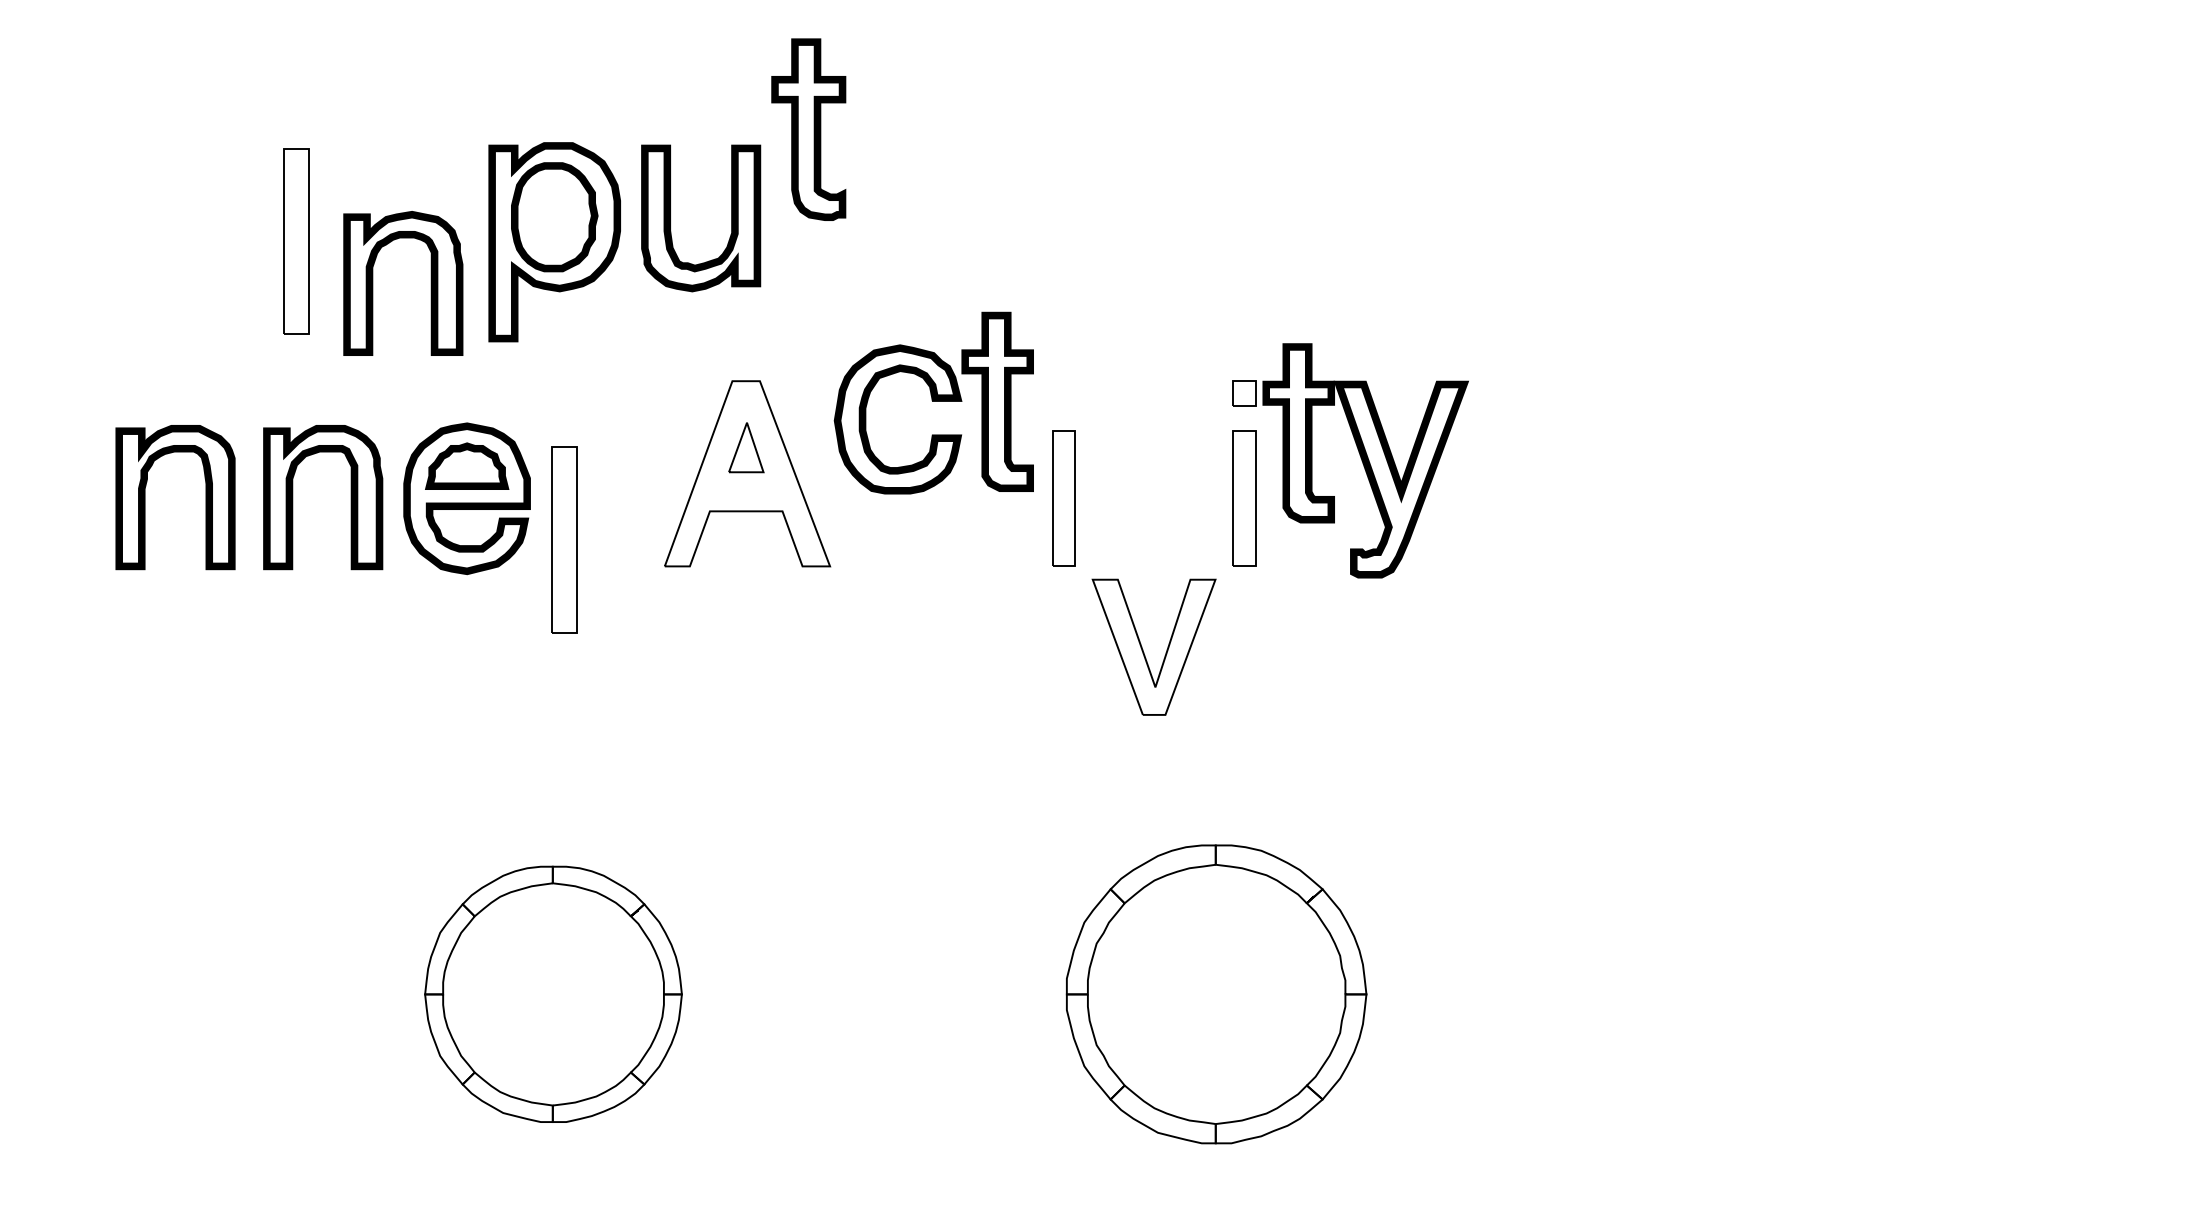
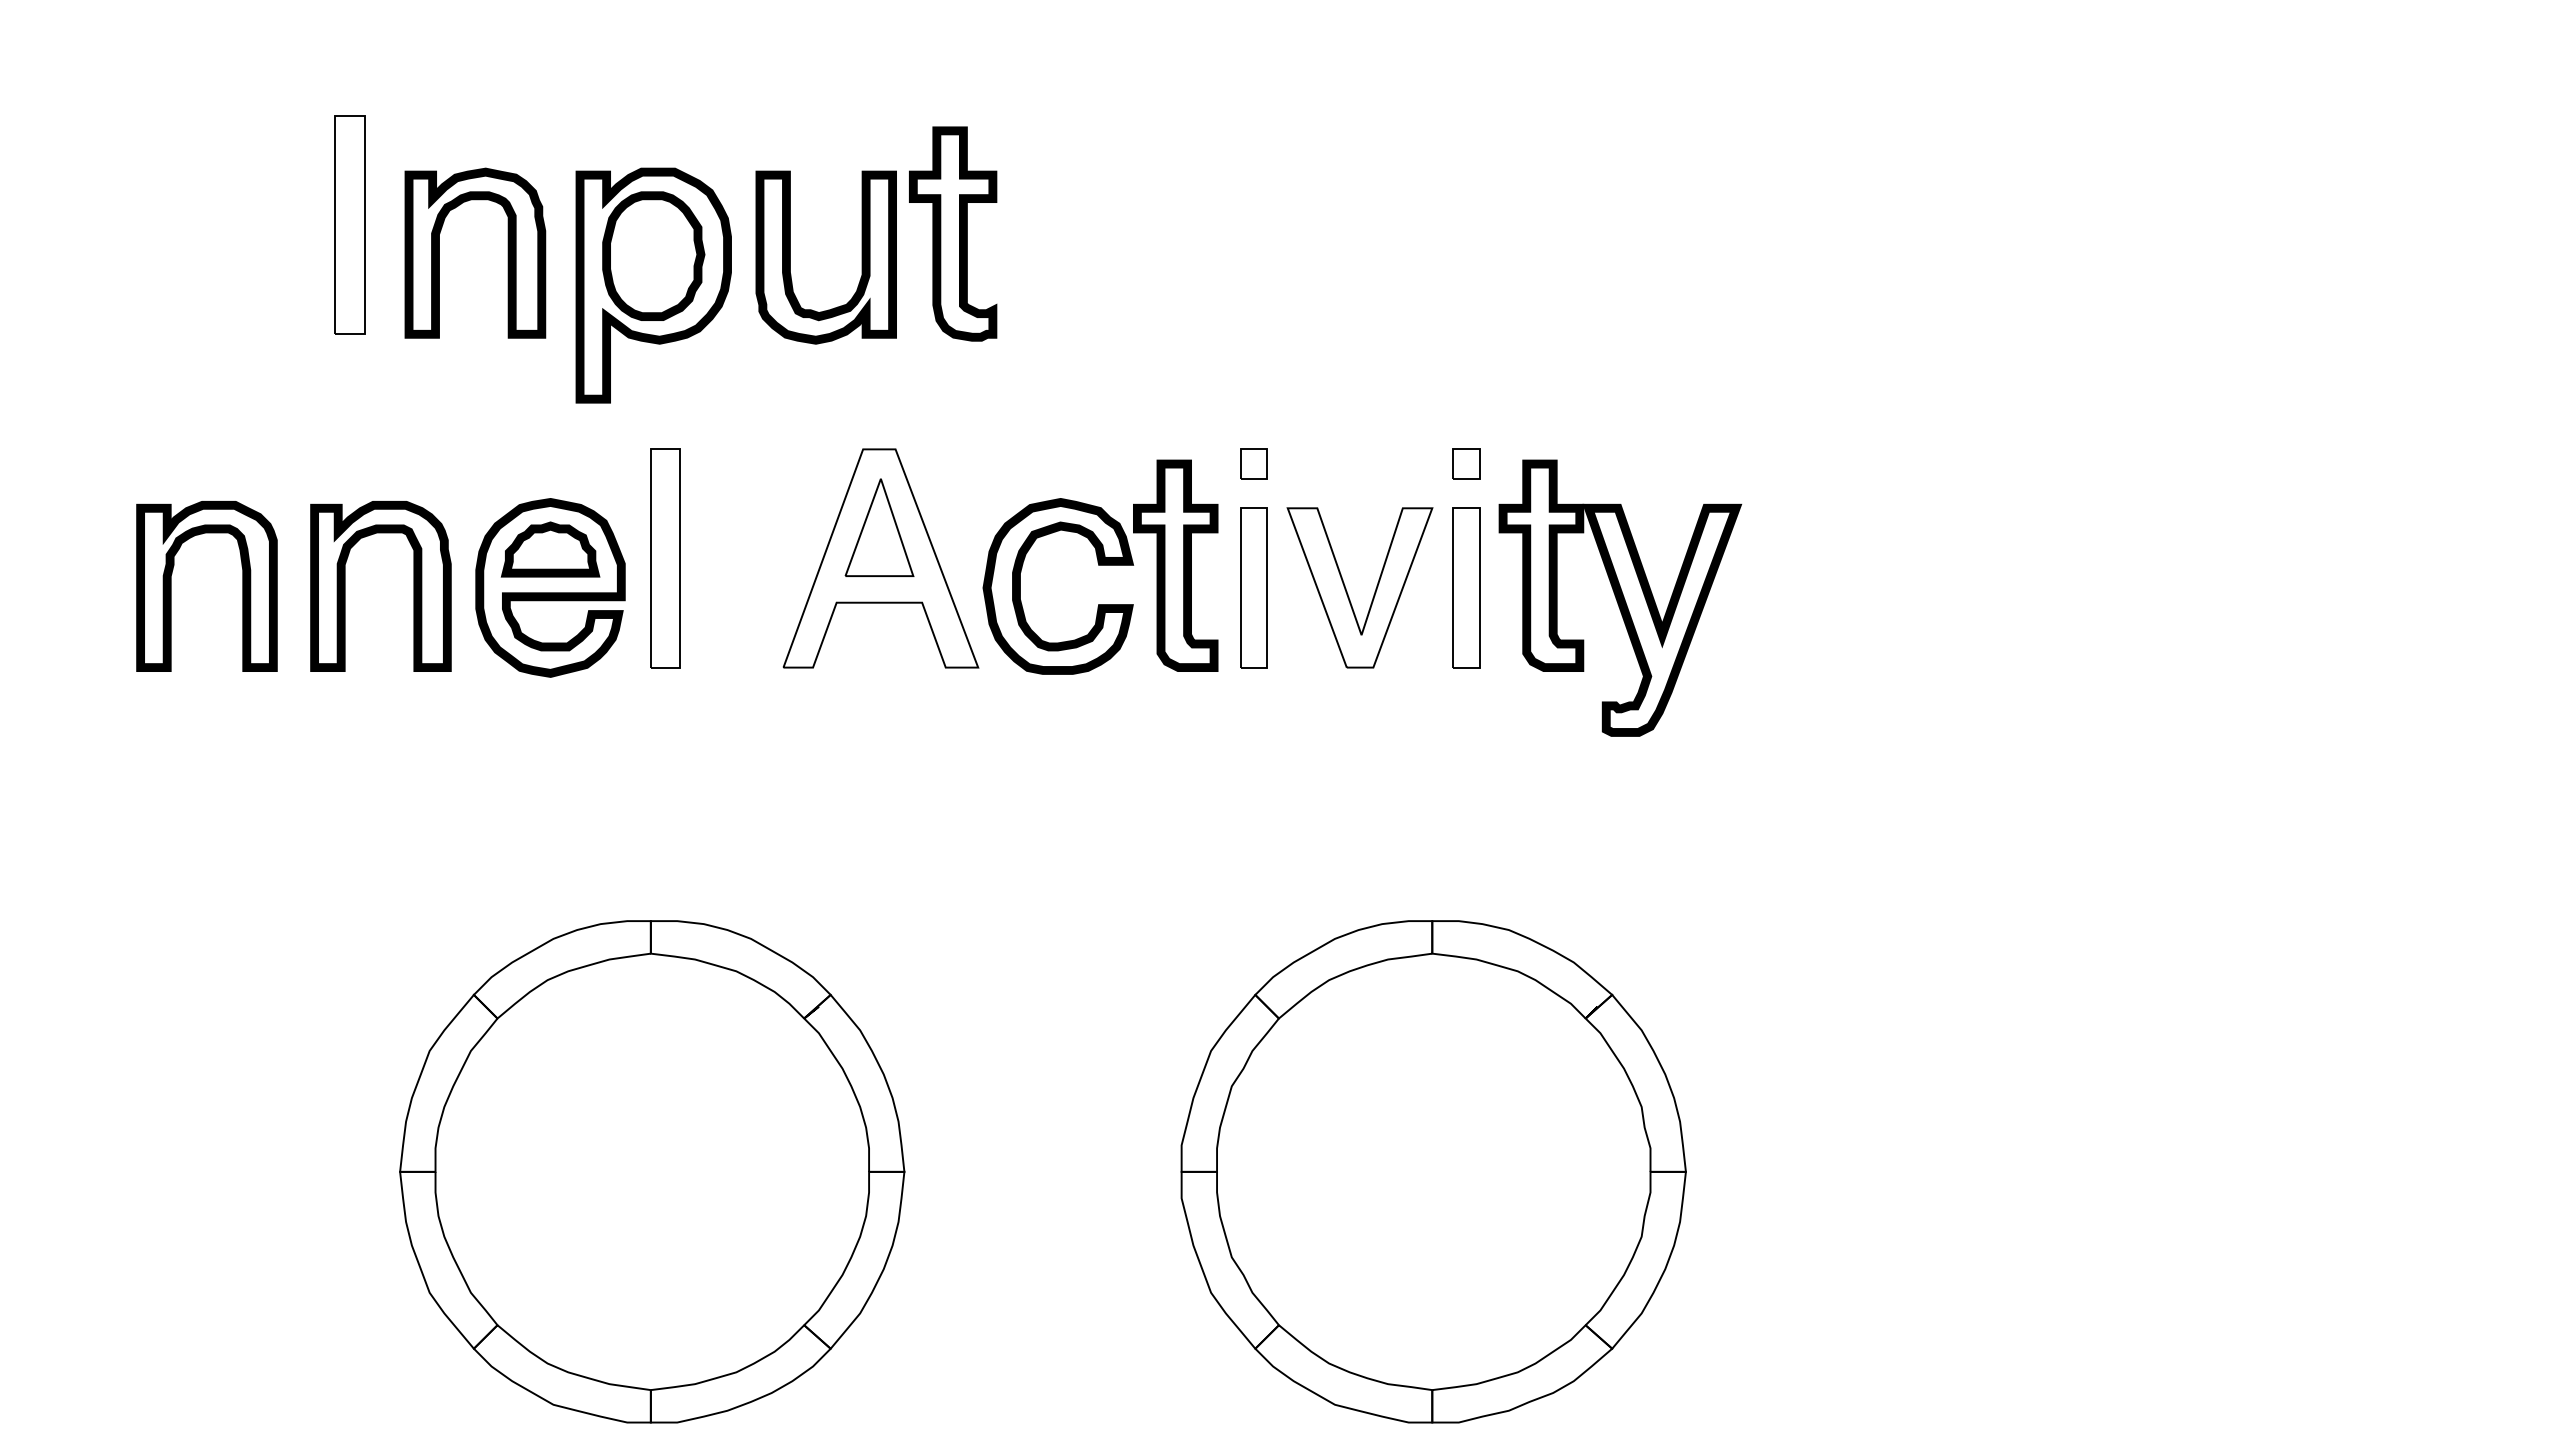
part: (809, 129) -> (953, 233), moved
part: (296, 241) -> (349, 224), moved
part: (430, 282) -> (507, 252), moved
part: (1063, 393) -> (1253, 463), added
part: (933, 402) -> (1100, 566), moved
part: (746, 447) -> (879, 527), size x1.67
part: (1365, 460) -> (1620, 597), moved
part: (564, 540) -> (665, 558), moved
part: (1143, 650) -> (1347, 591), moved
part: (553, 994) -> (652, 1171), size x1.67
part: (1216, 994) -> (1433, 1171), size x1.43

